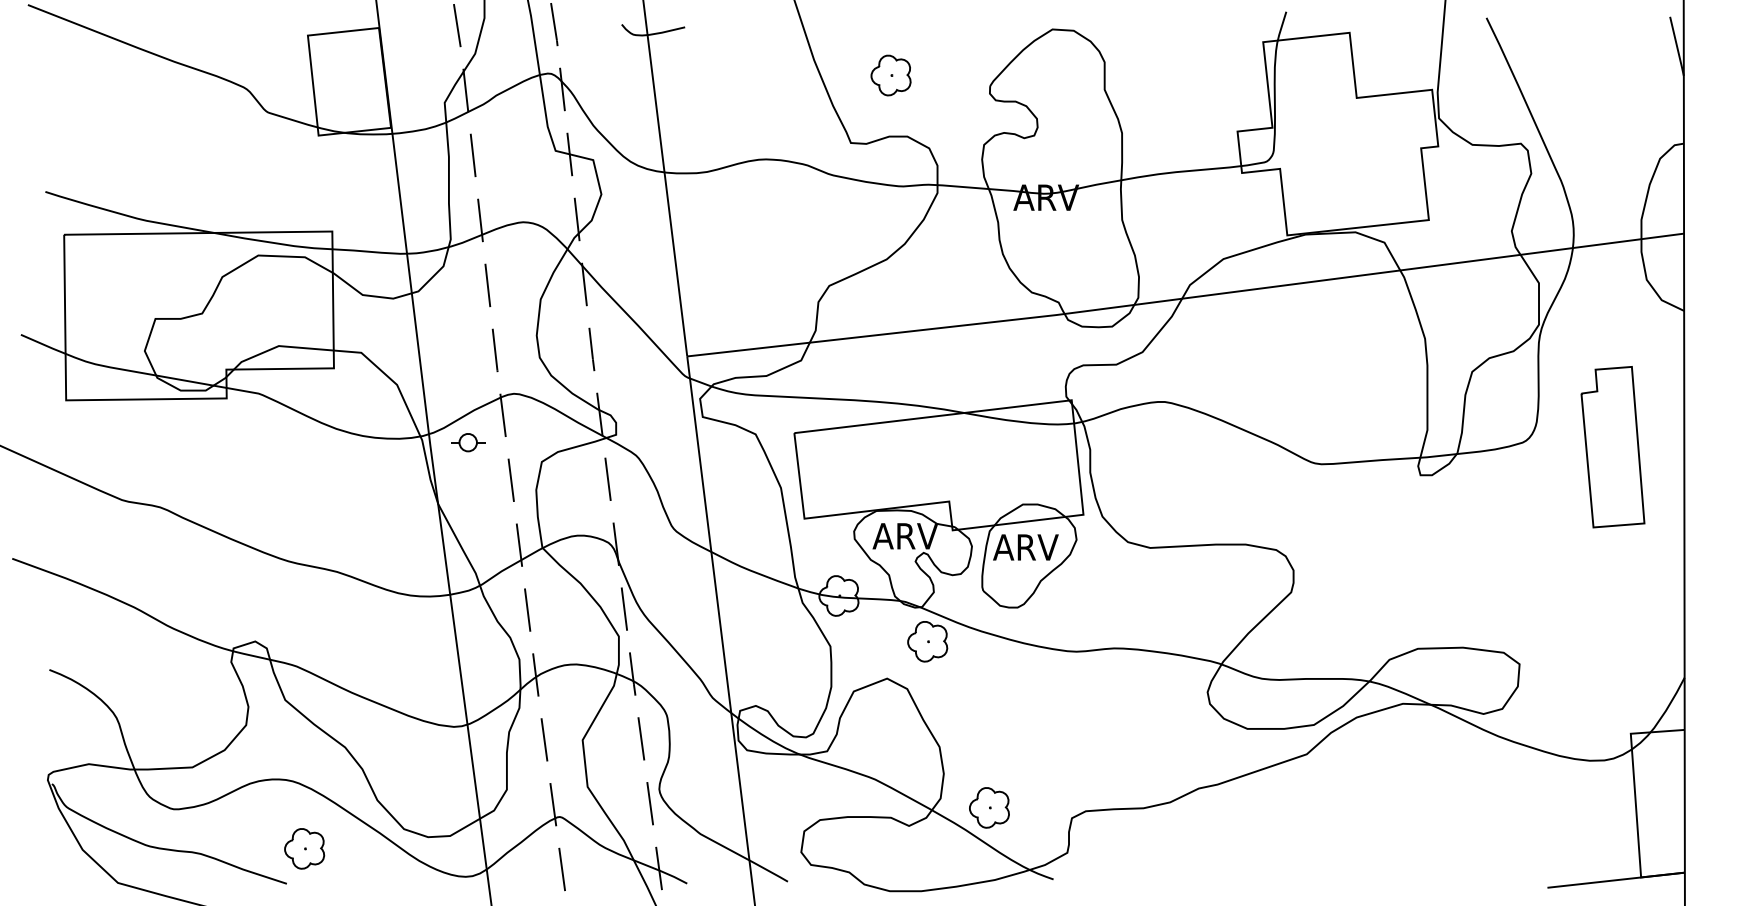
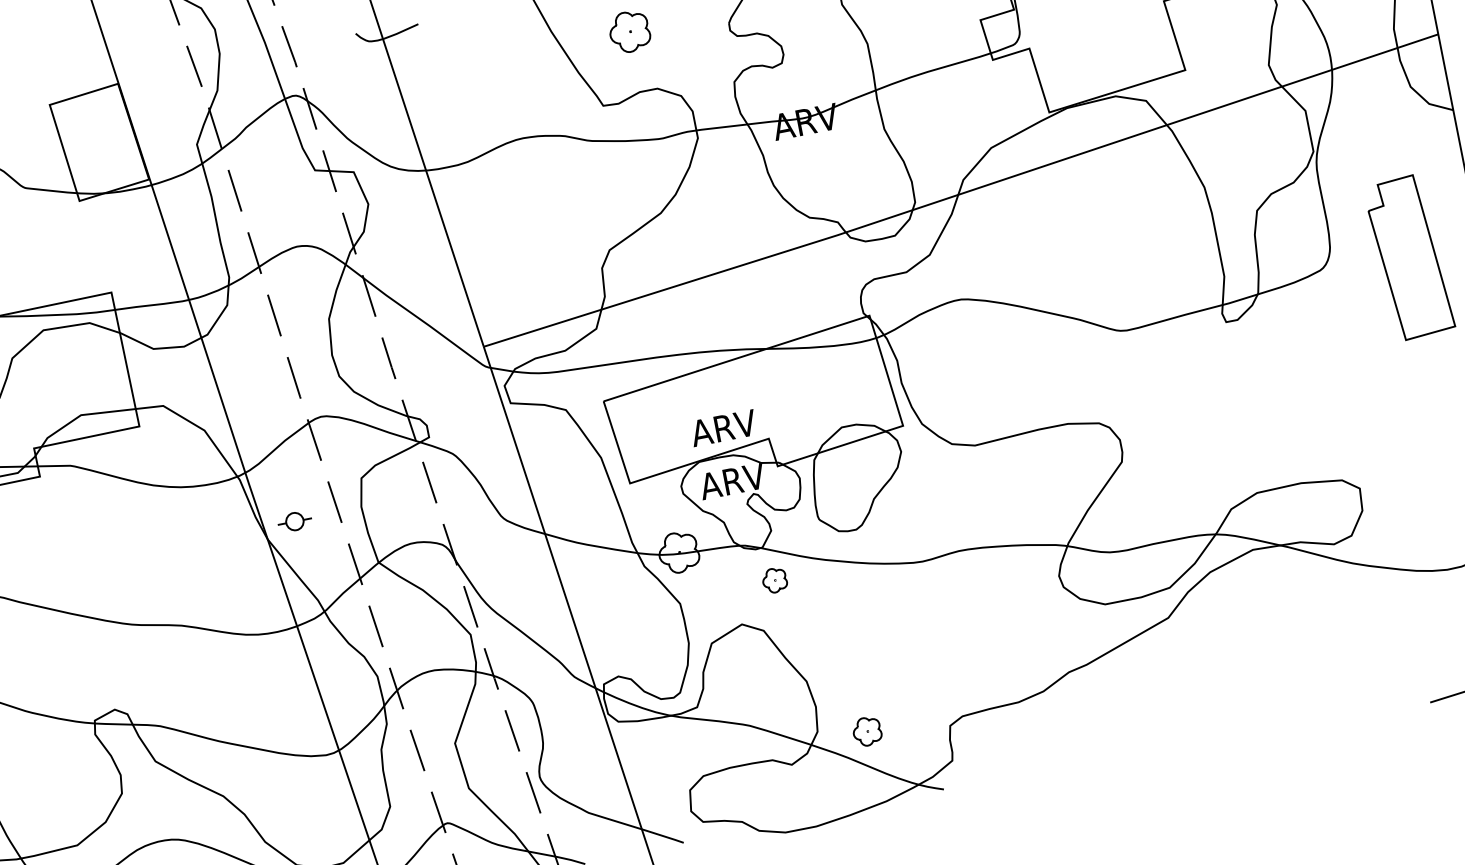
part: (468, 442) -> (295, 521), moved
text: (1025, 547) -> (723, 428), moved
part: (927, 641) -> (774, 580), size x0.6
part: (989, 807) -> (867, 731), size x0.7

